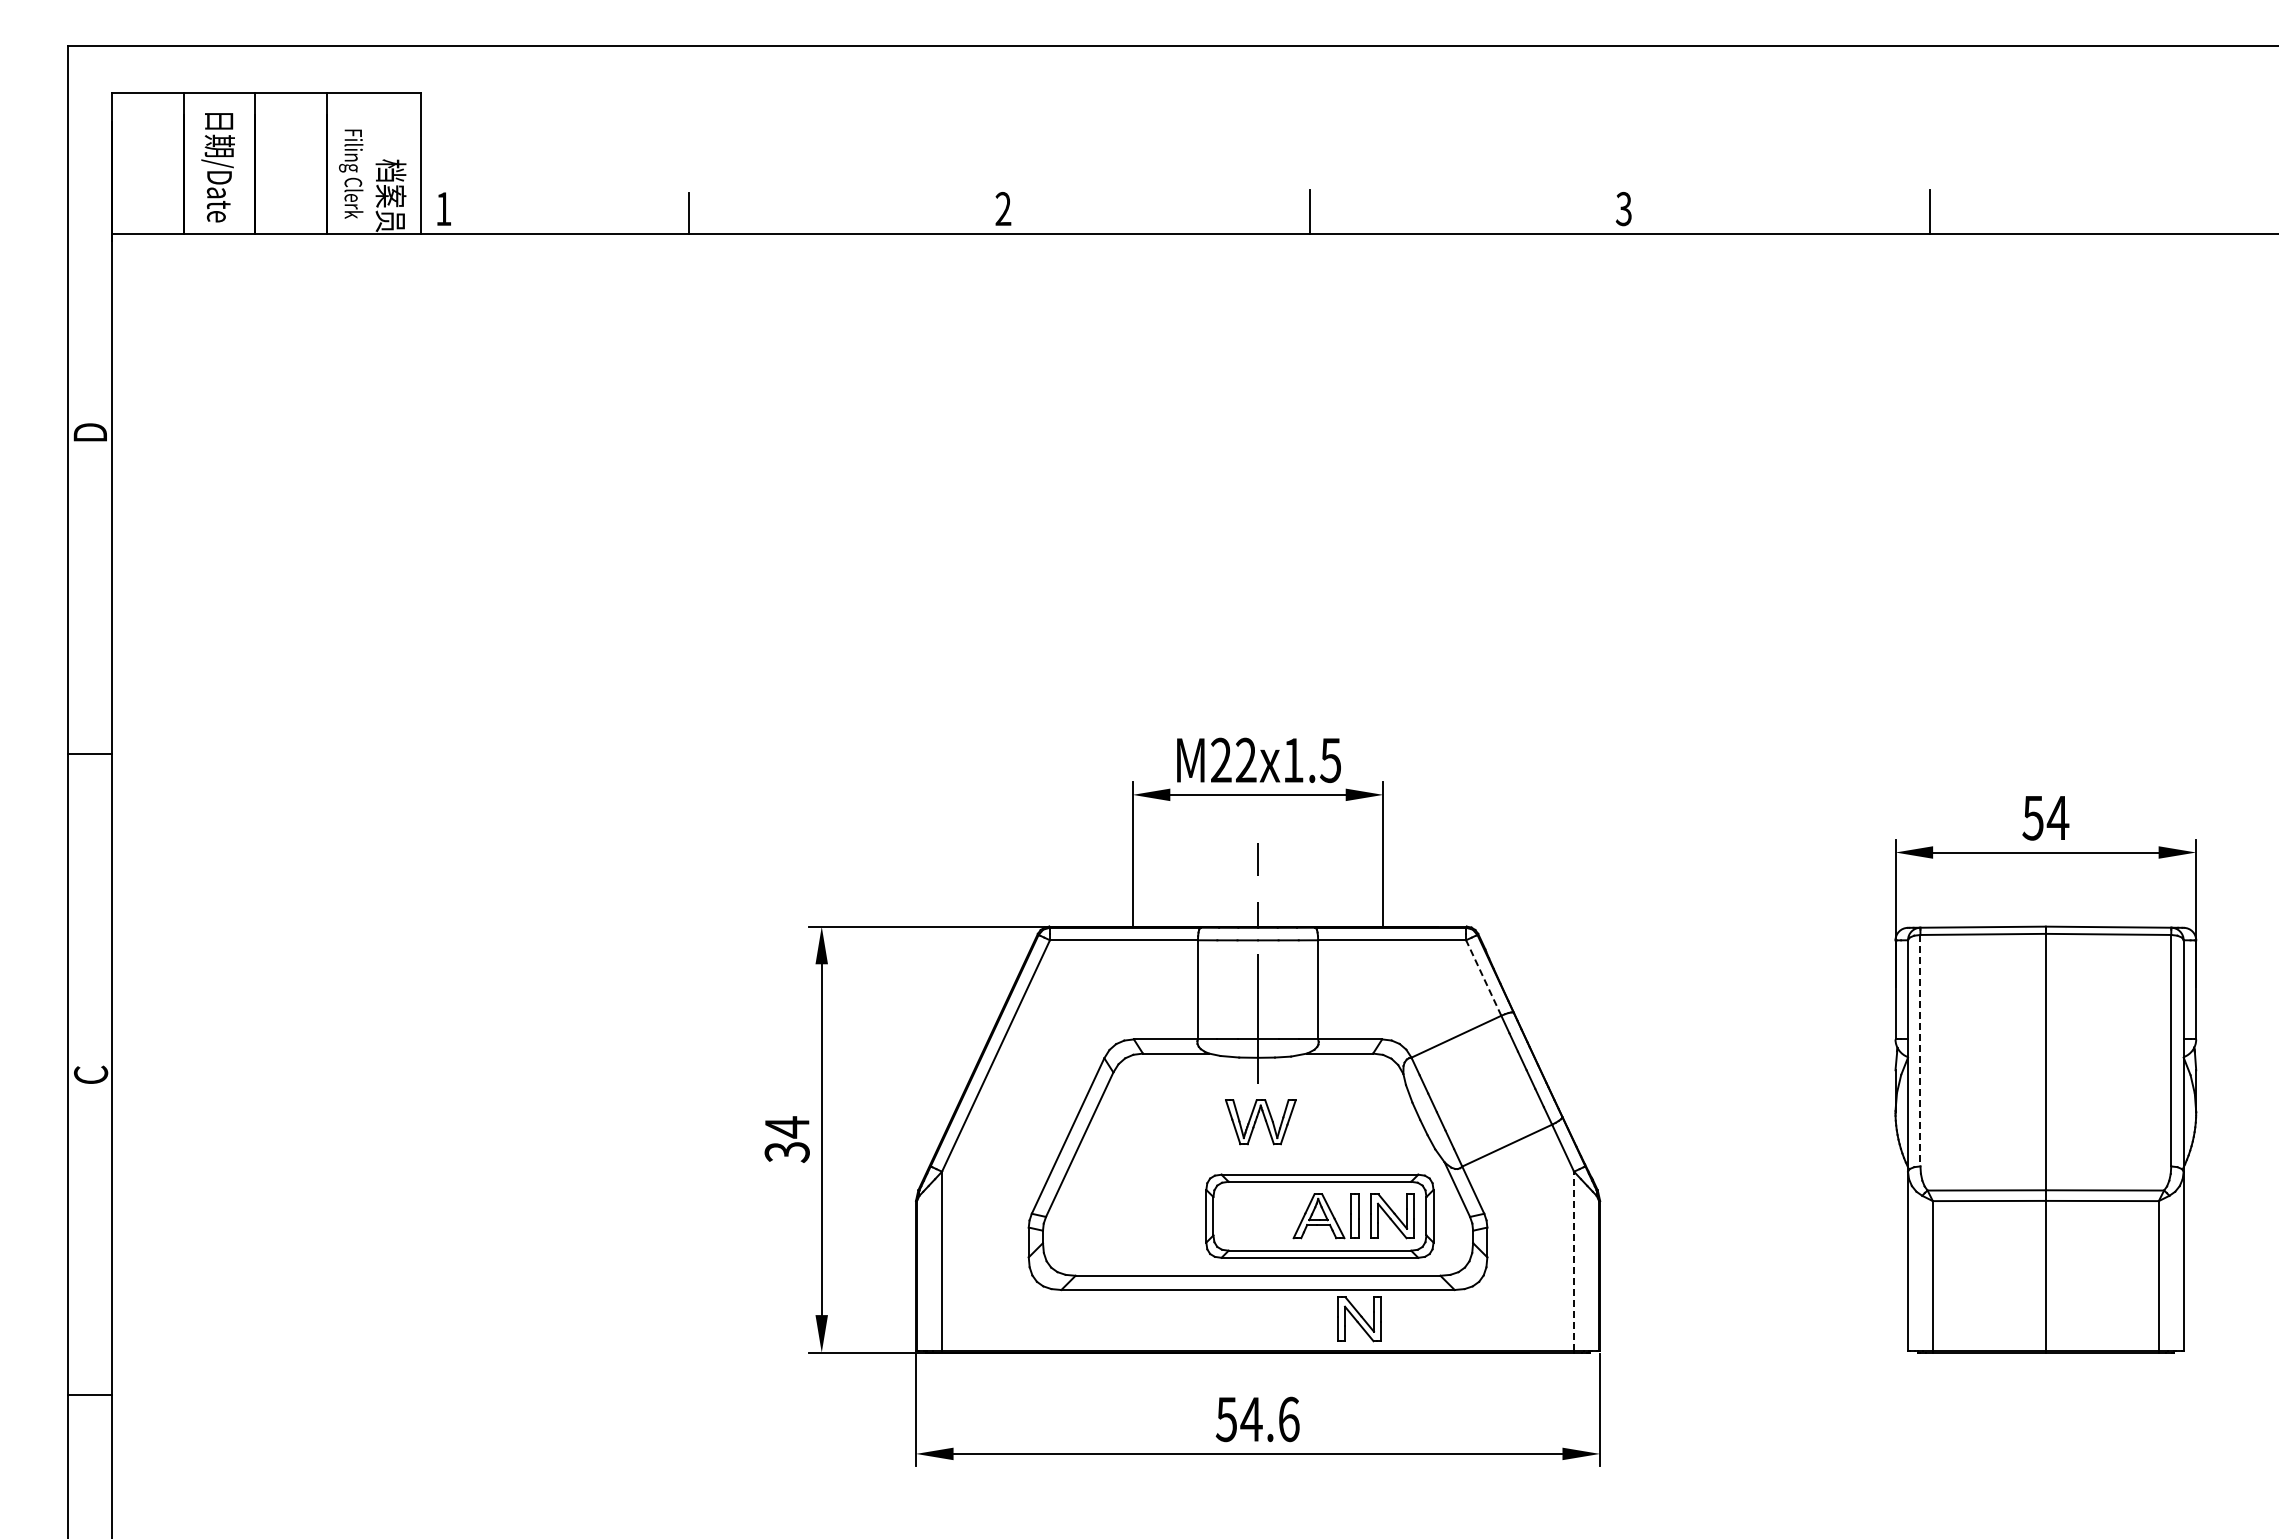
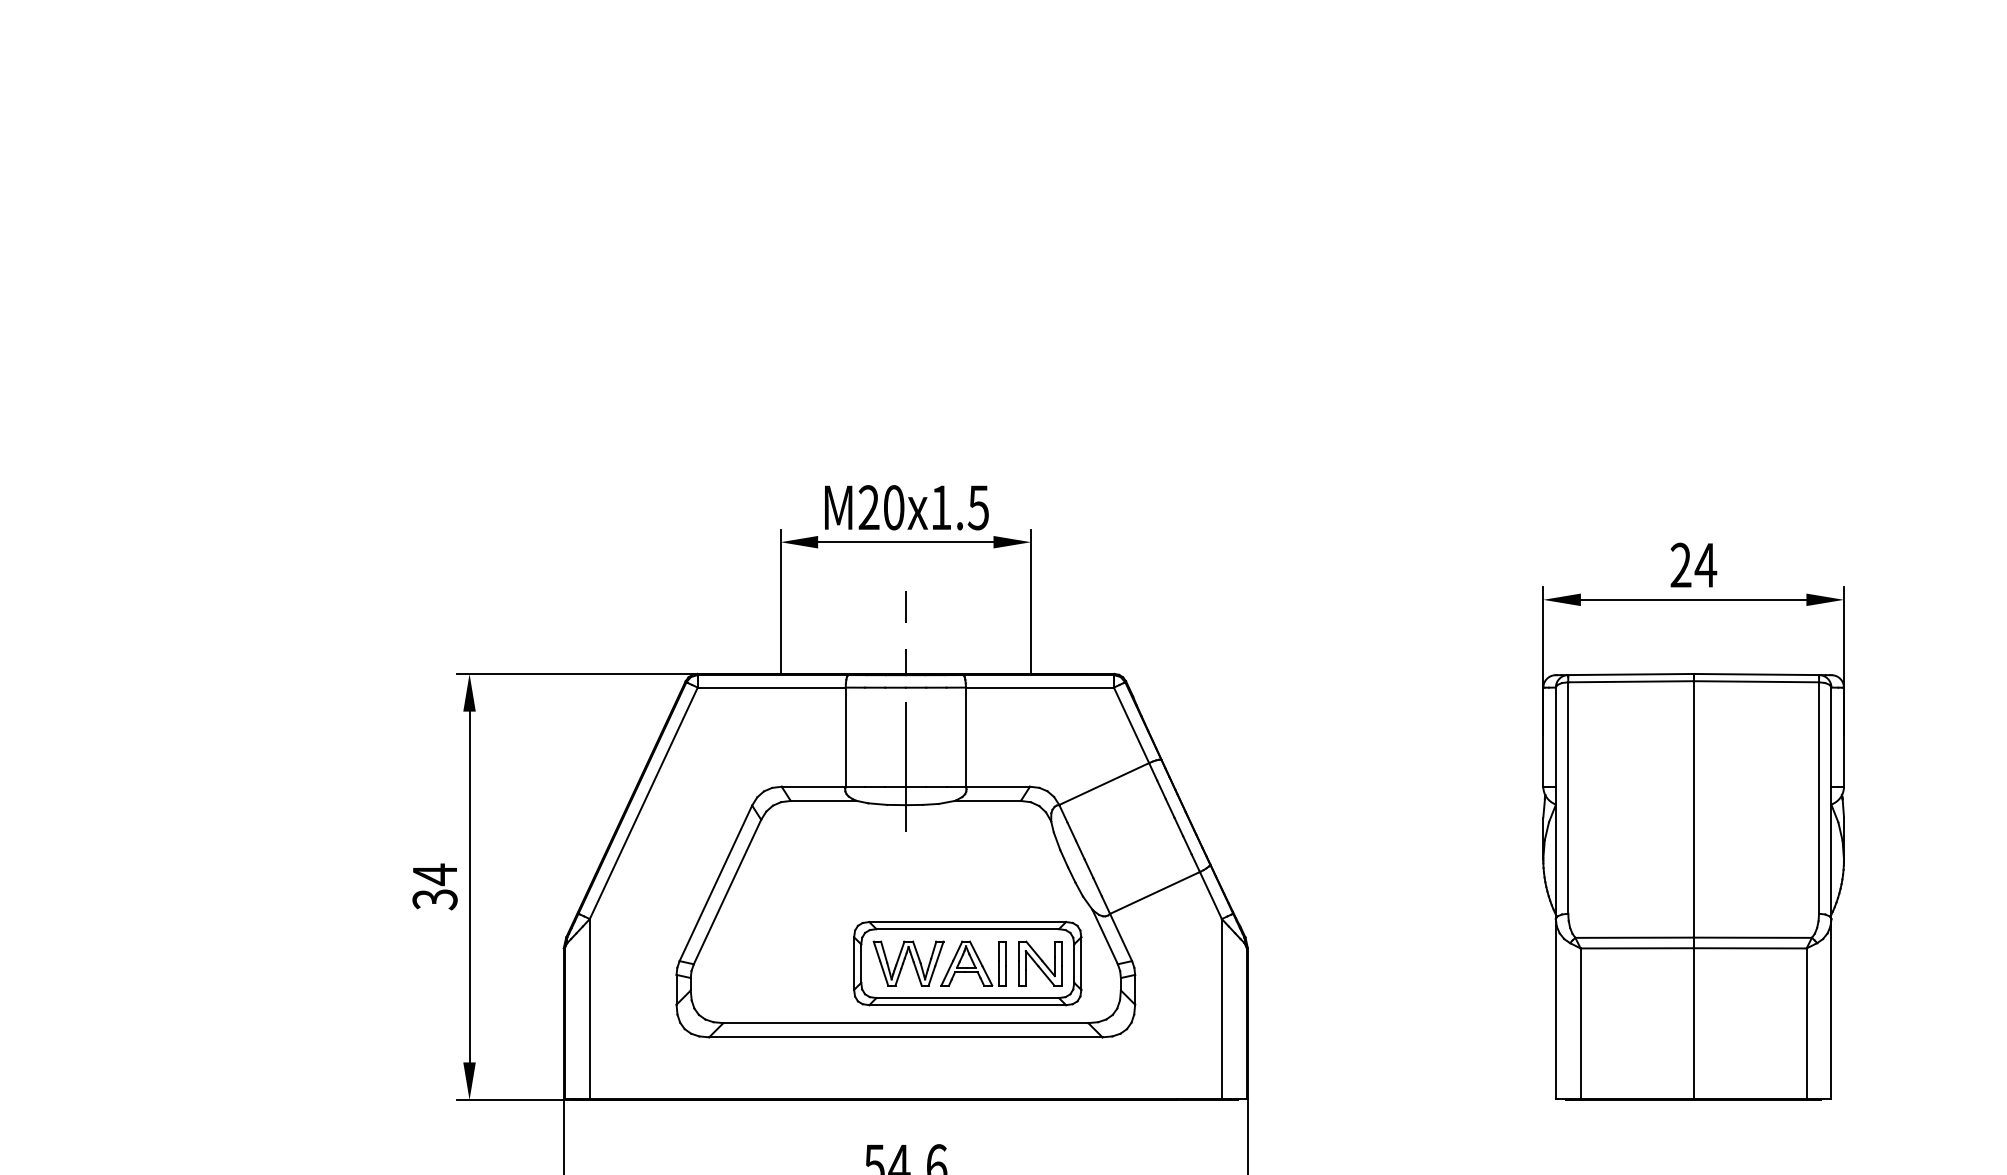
text: (1246, 760) -> (894, 507), M22x1.5 -> M20x1.5
text: (2032, 817) -> (1680, 564), 54 -> 24
line: (1483, 978) -> (1131, 725), dashed -> solid
line: (1920, 1050) -> (1568, 797), dashed -> solid
part: (1260, 1122) -> (908, 963), moved
line: (1574, 1261) -> (1222, 1008), dashed -> solid
part: (1359, 1319) -> (1007, 1066), removed

